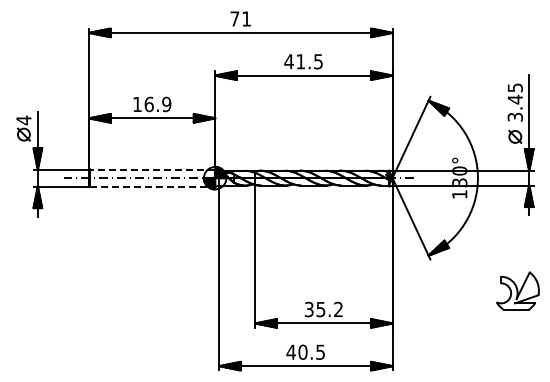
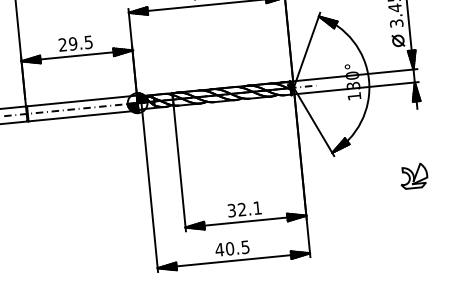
text: (152, 104) -> (76, 43), 16.9 -> 29.5
line: (152, 169) -> (81, 100), dashed -> solid
line: (153, 186) -> (84, 115), dashed -> solid
part: (517, 290) -> (413, 175), size x0.71
text: (329, 309) -> (249, 208), 35.2 -> 32.1

